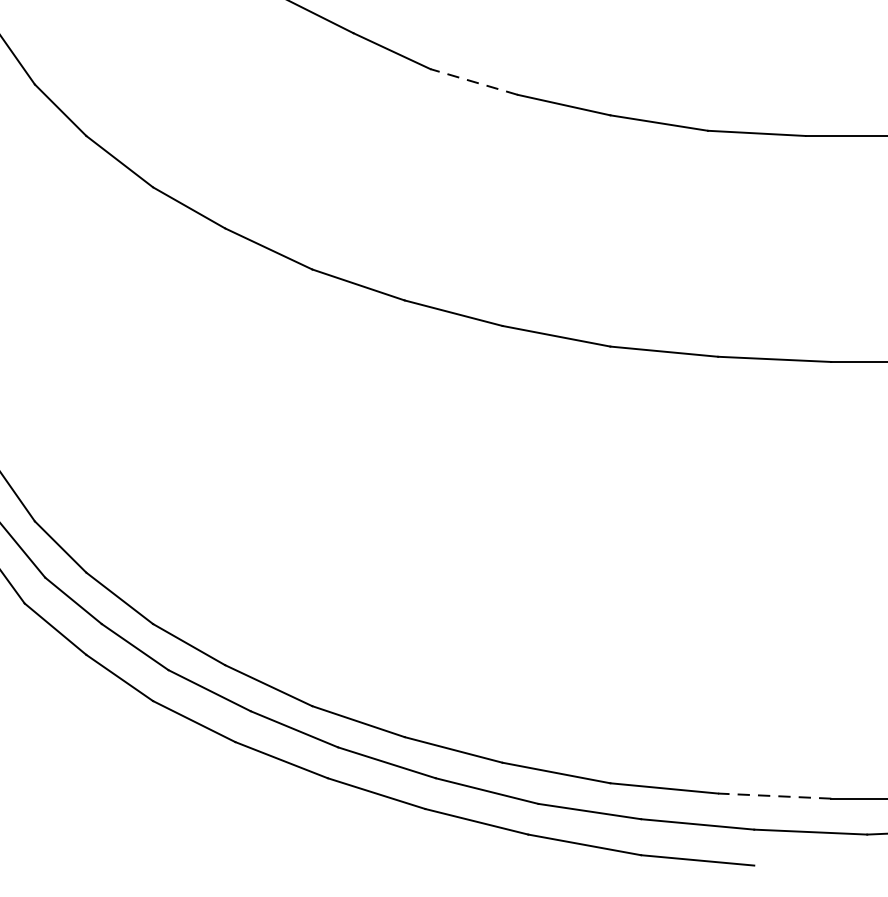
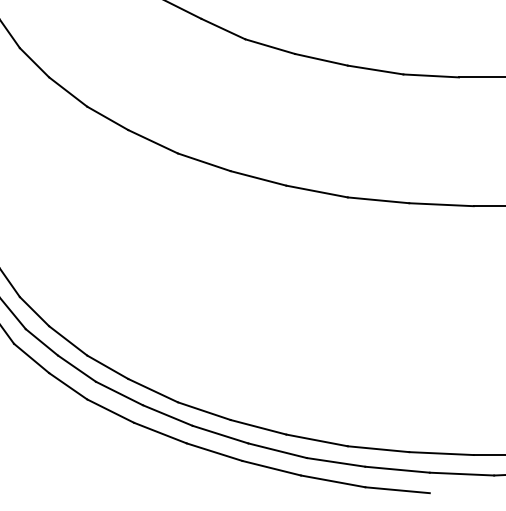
line: (474, 81) -> (270, 46), dashed -> solid
line: (773, 795) -> (440, 453), dashed -> solid

